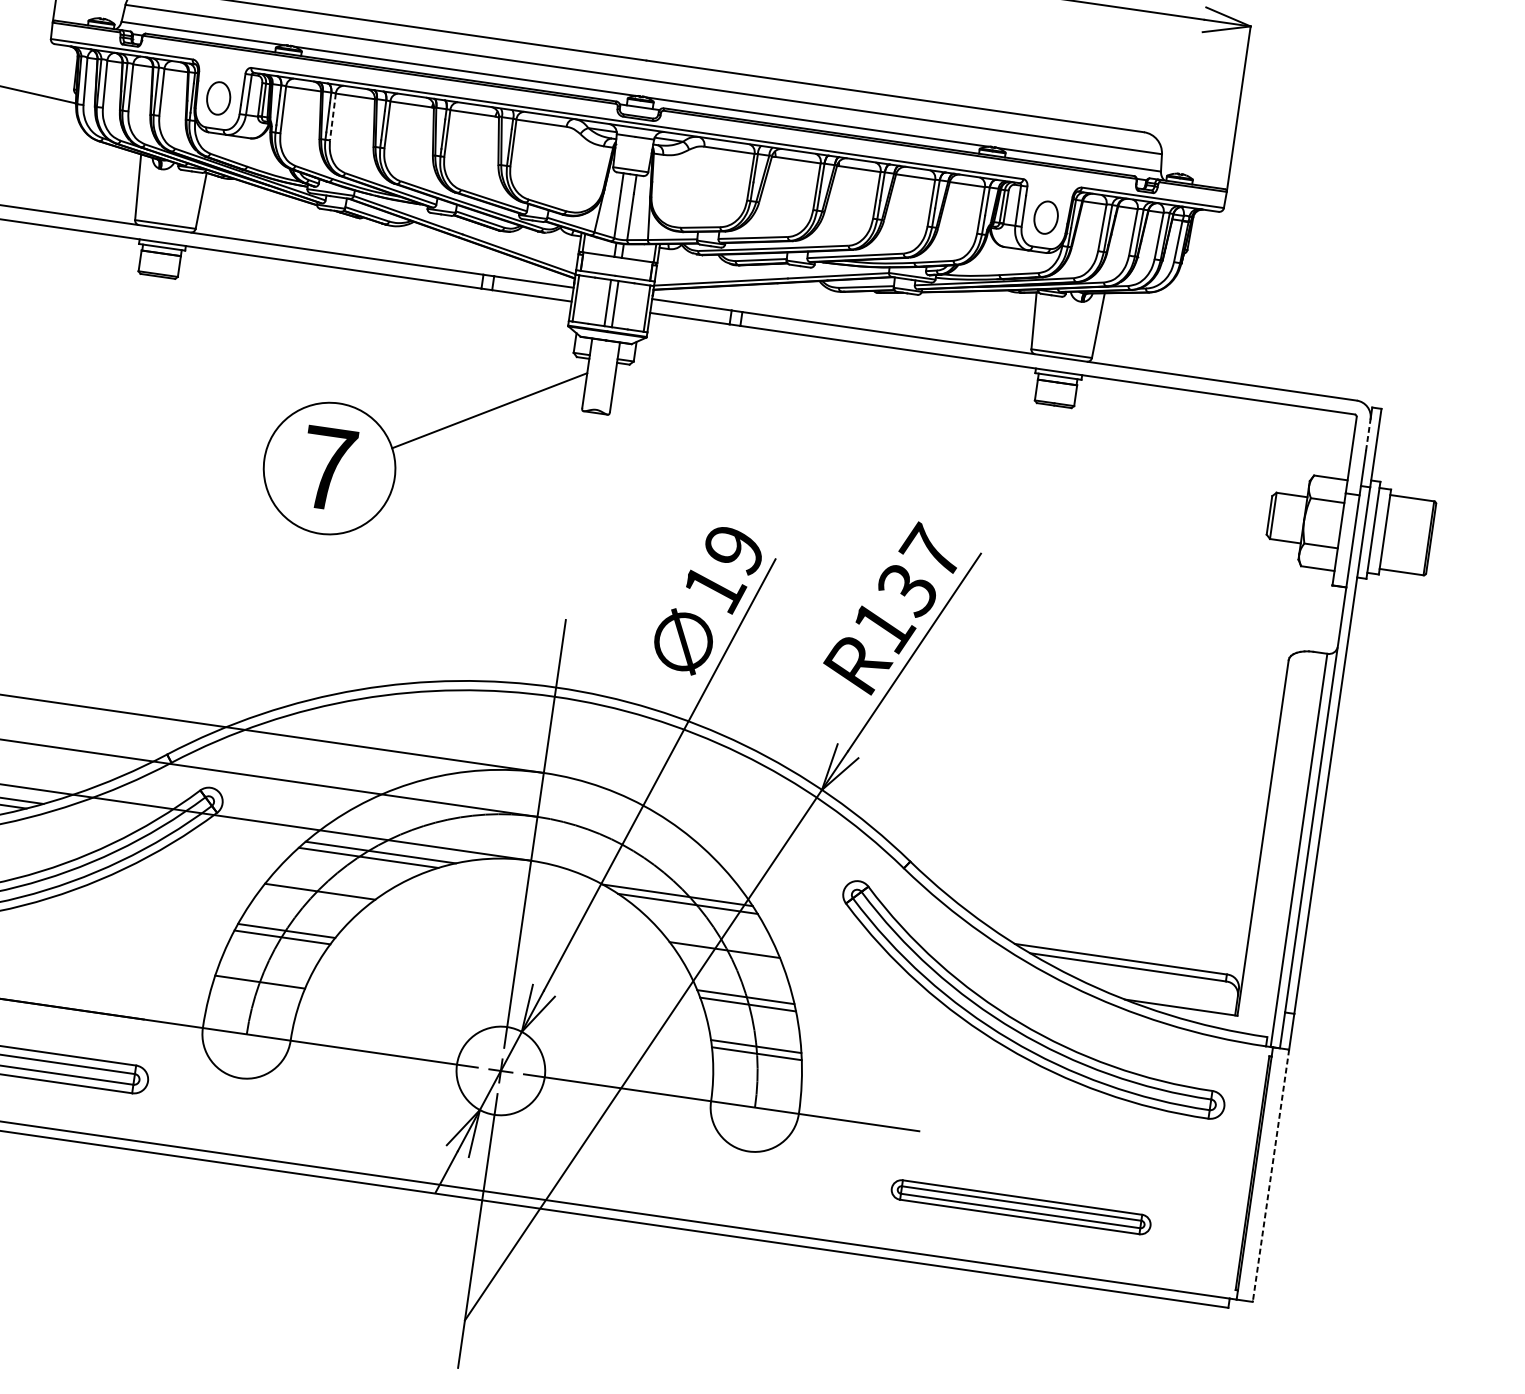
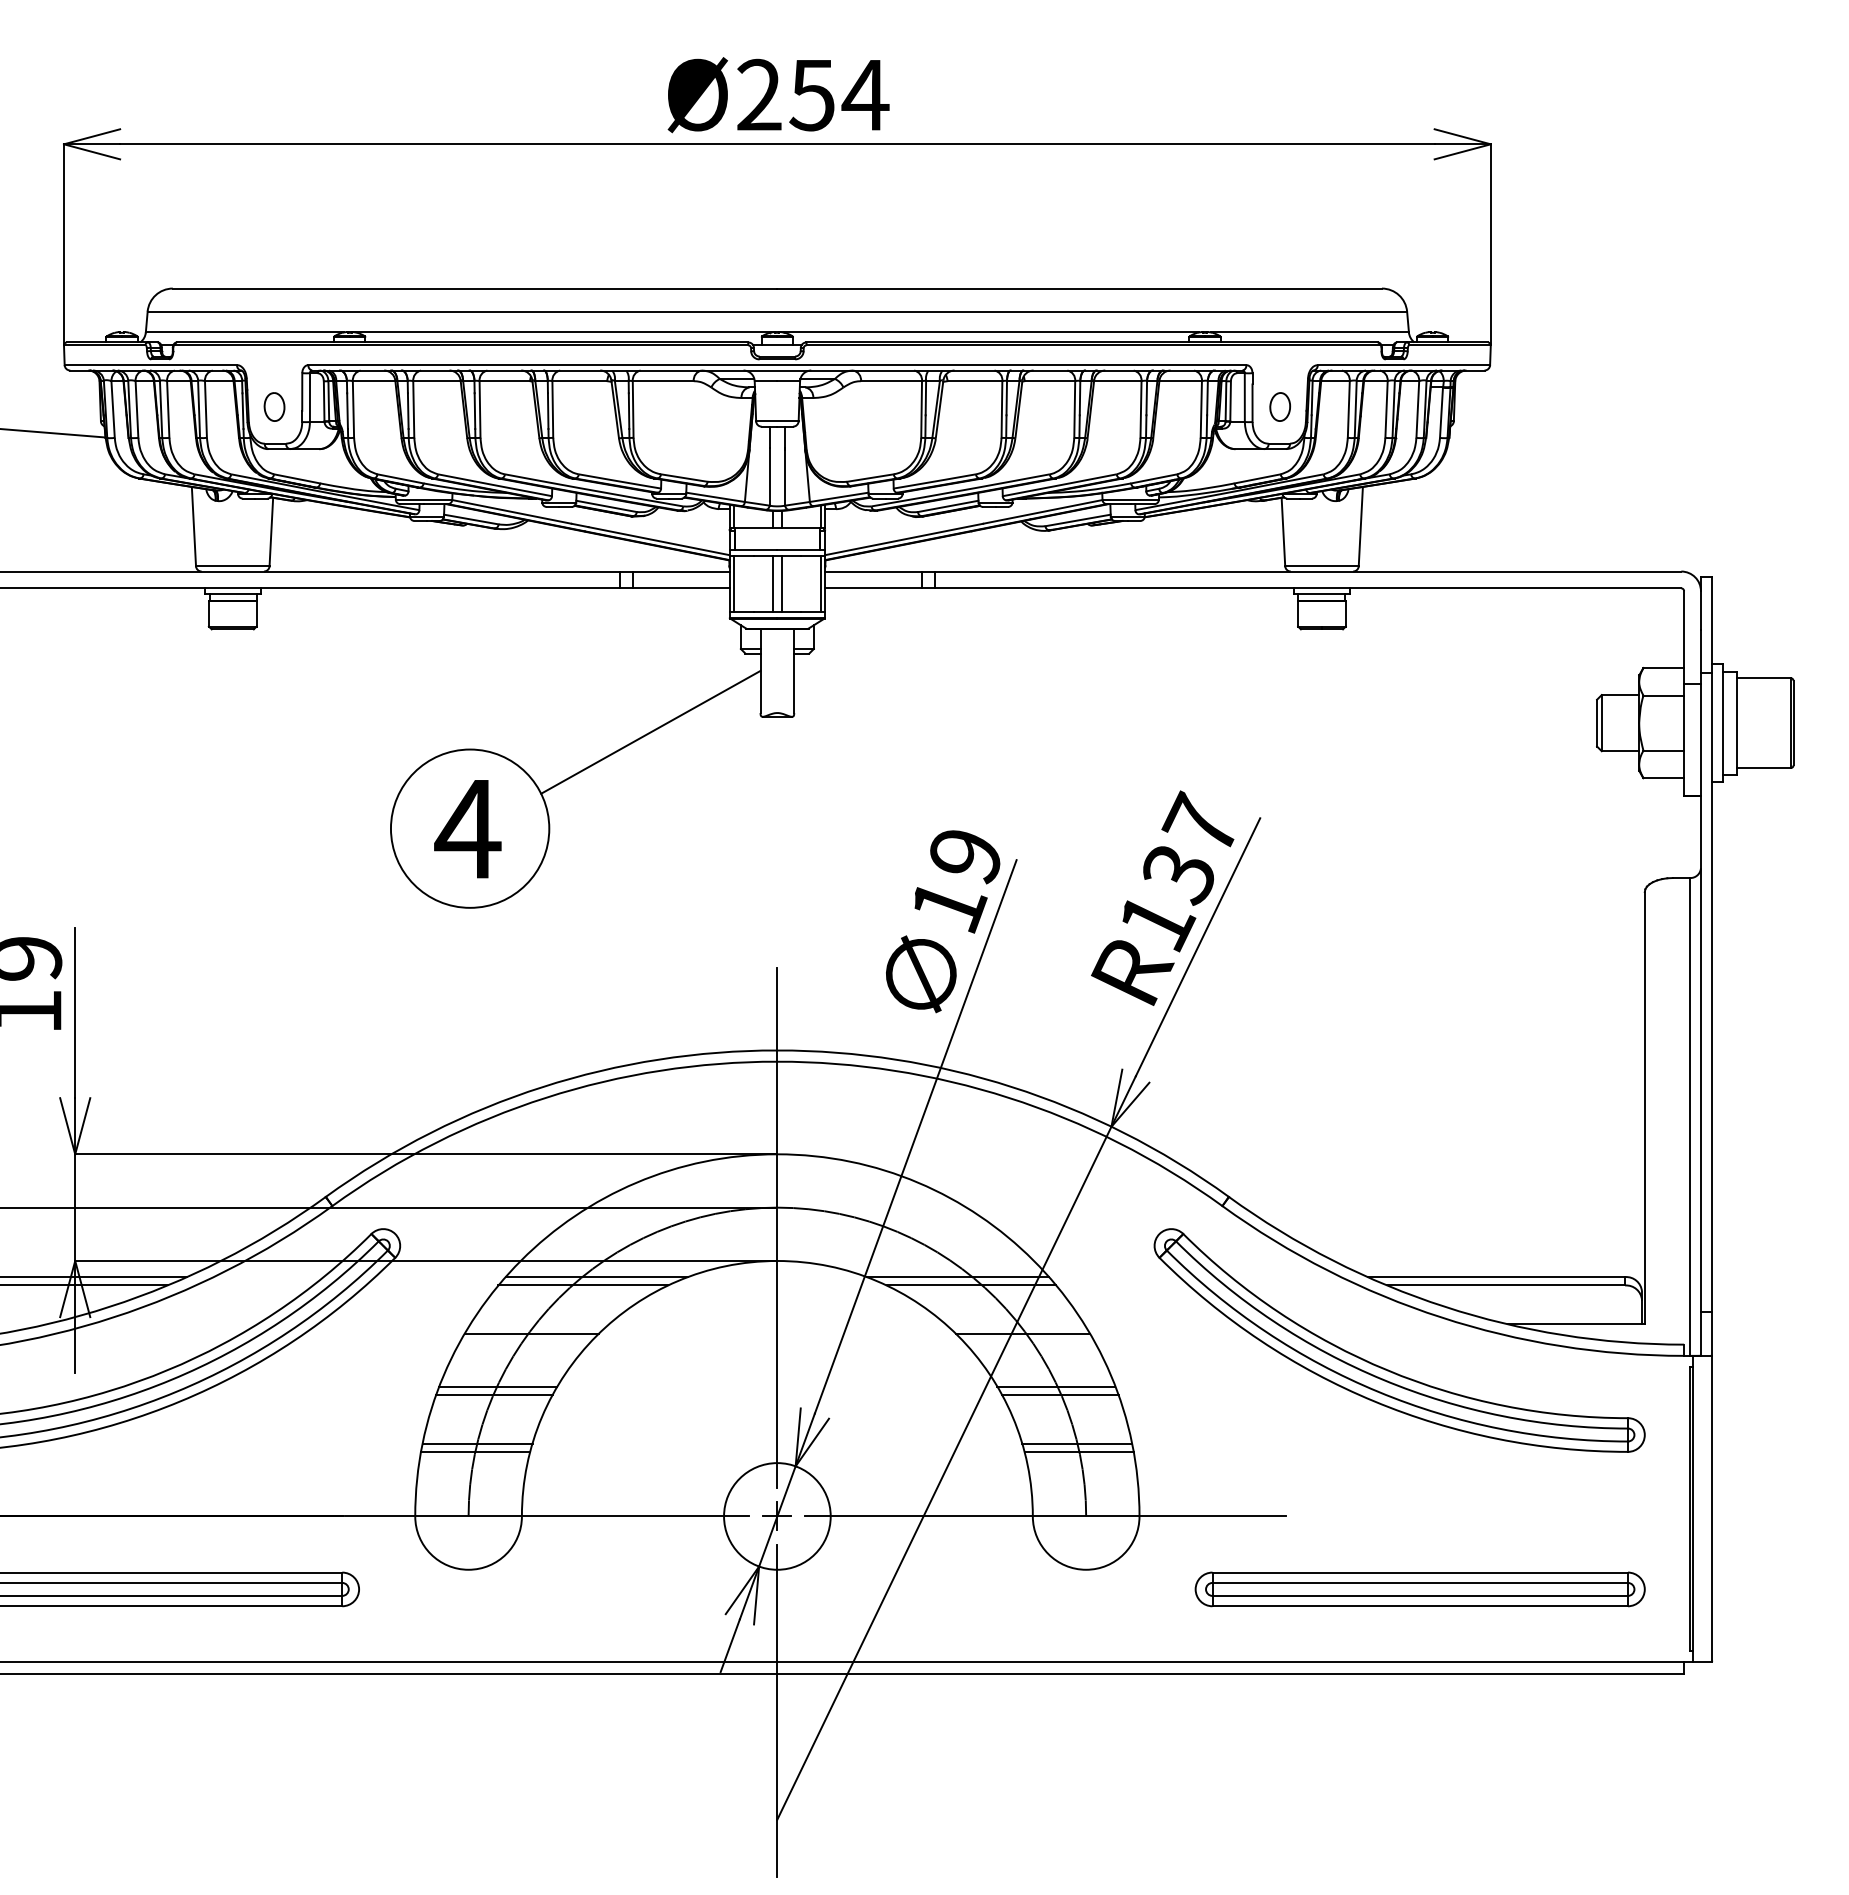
part: (218, 97) -> (274, 406), size x0.71
line: (332, 116) -> (413, 409), dashed -> solid
part: (1046, 217) -> (1280, 406), size x0.71
line: (1367, 434) -> (1700, 610), dashed -> solid
text: (327, 468) -> (467, 829), 7 -> 4
line: (262, 975) -> (477, 1443), added
line: (1271, 1175) -> (1712, 1508), dashed -> solid
part: (1020, 1207) -> (1419, 1589), size x1.43

